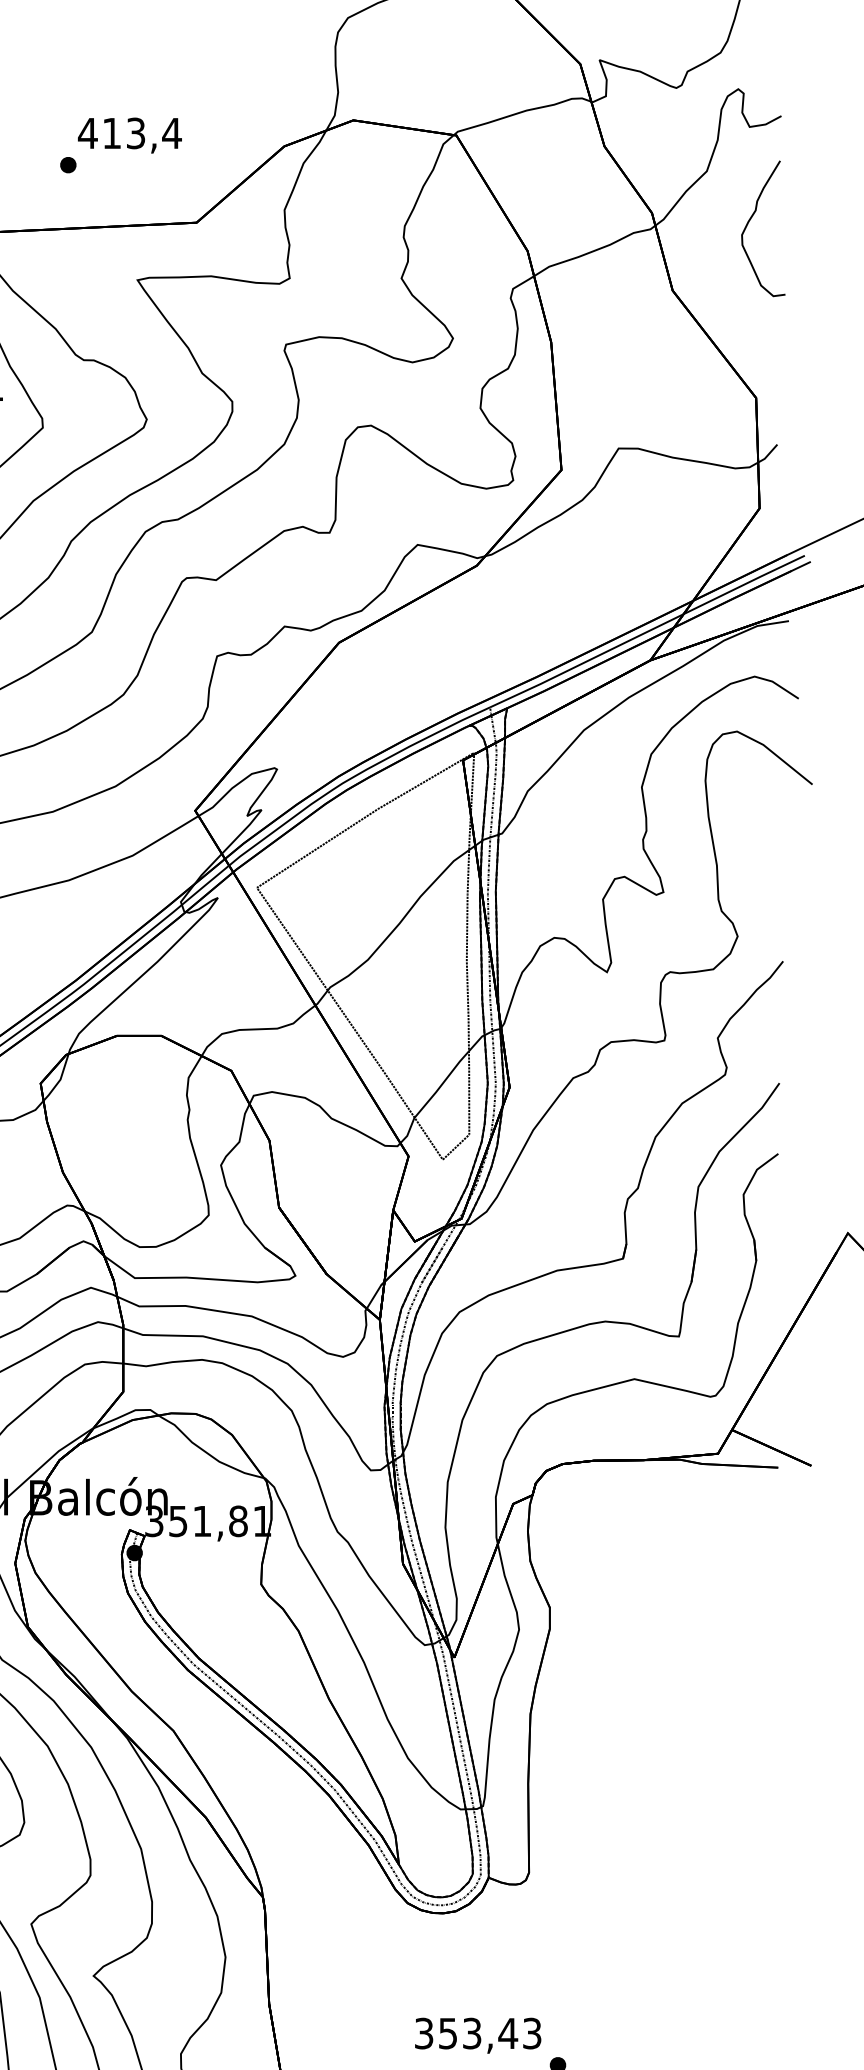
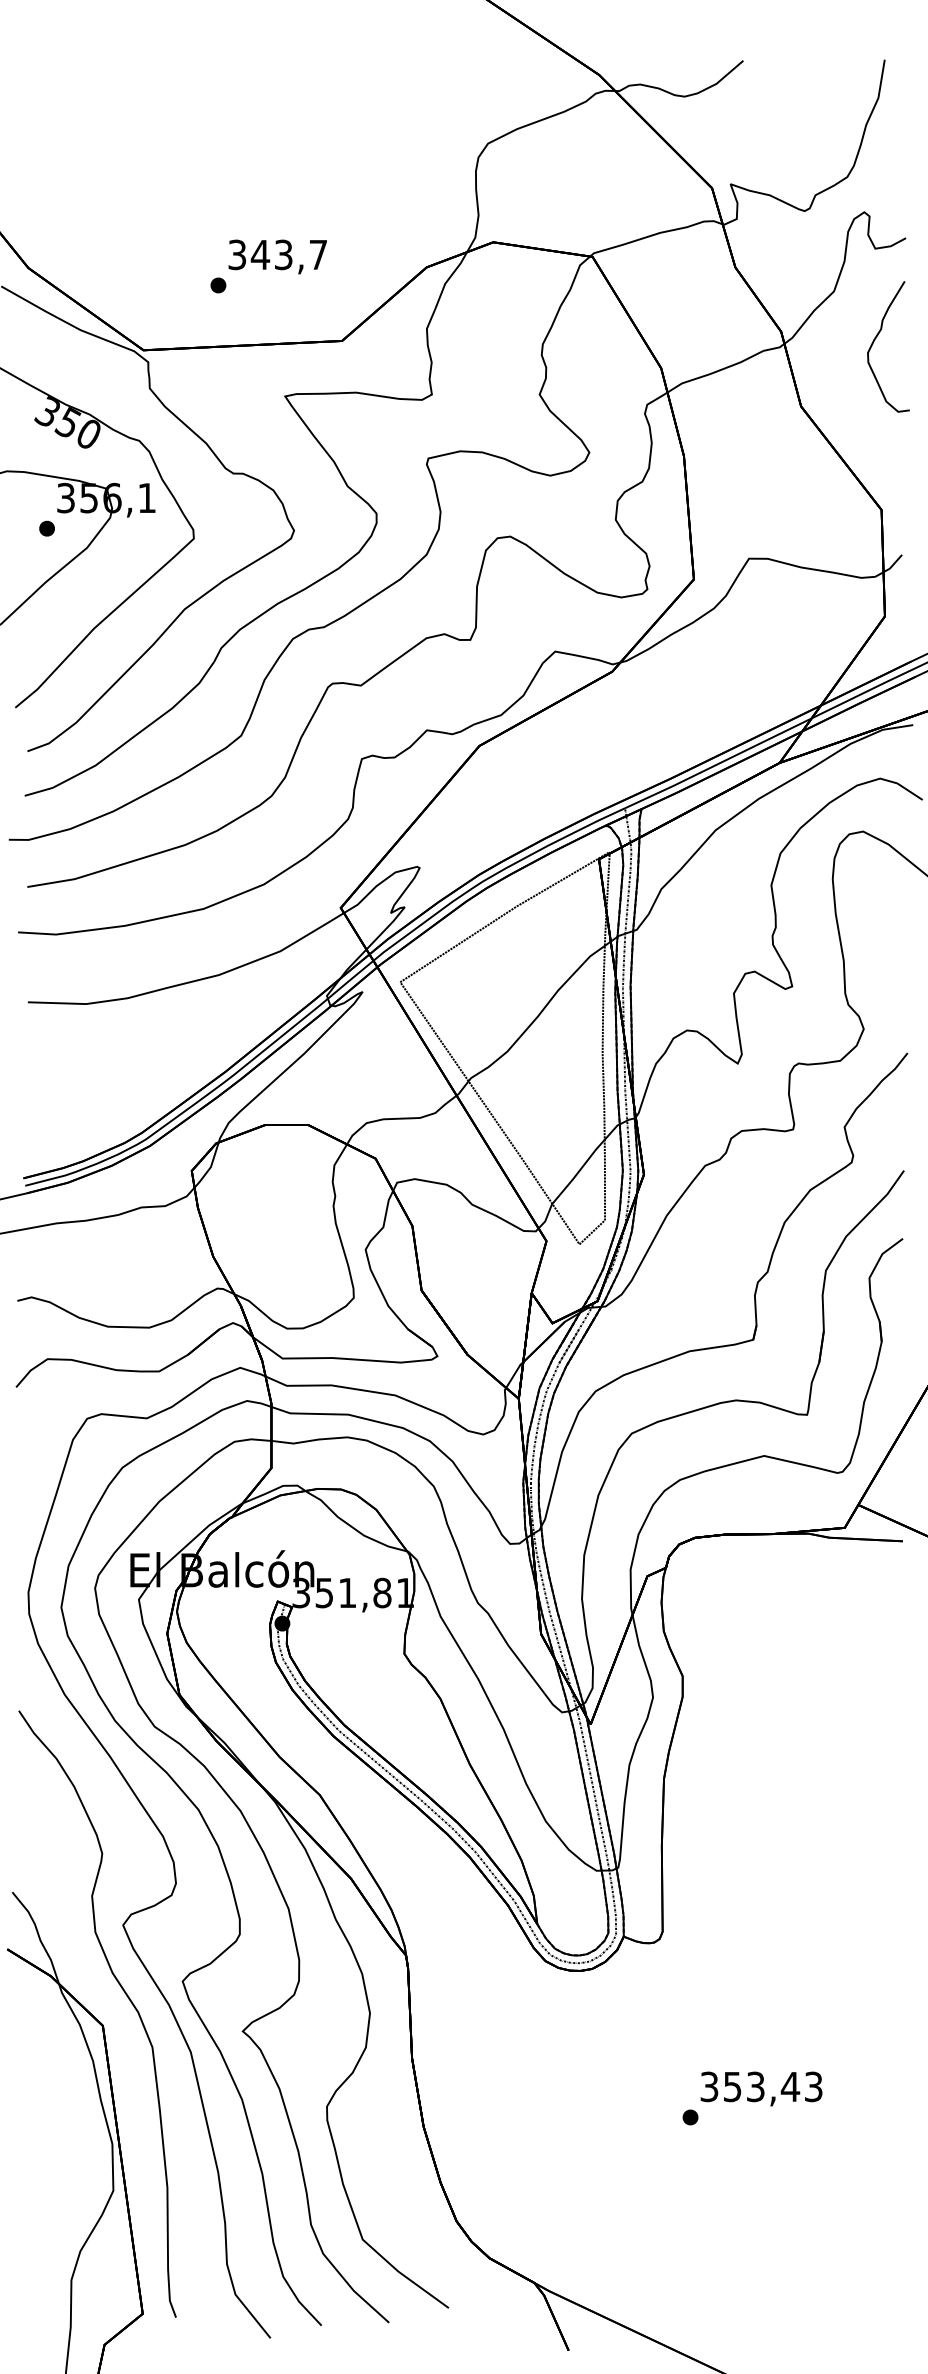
text: (129, 133) -> (277, 254), 413,4 -> 343,7
text: (478, 2035) -> (761, 2088), moved

